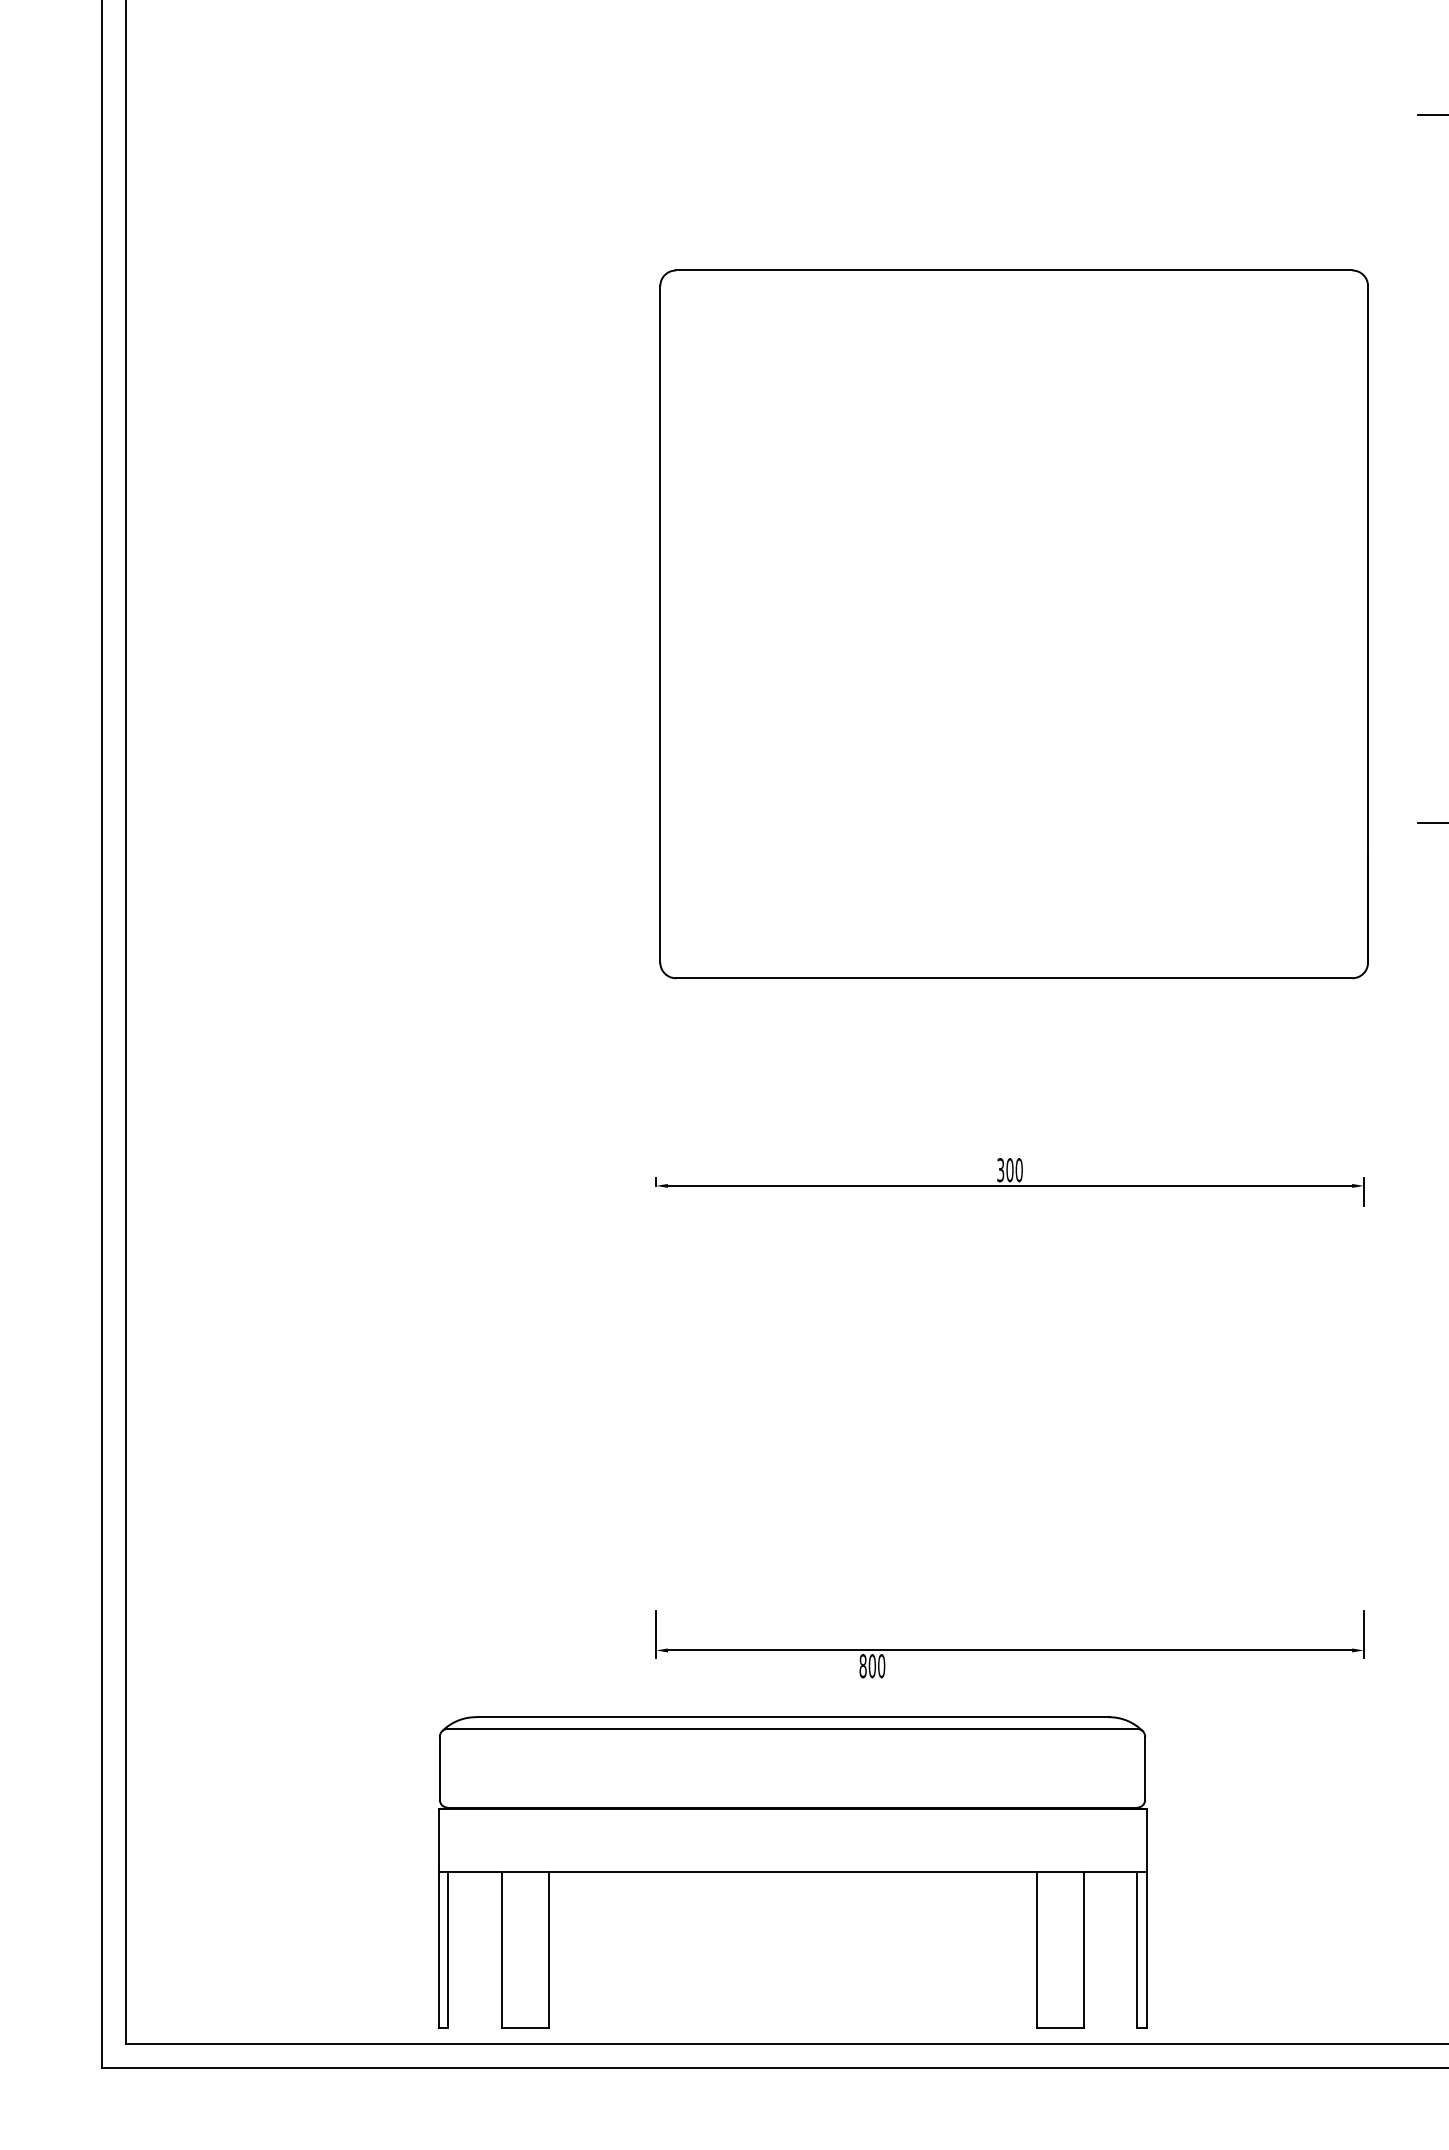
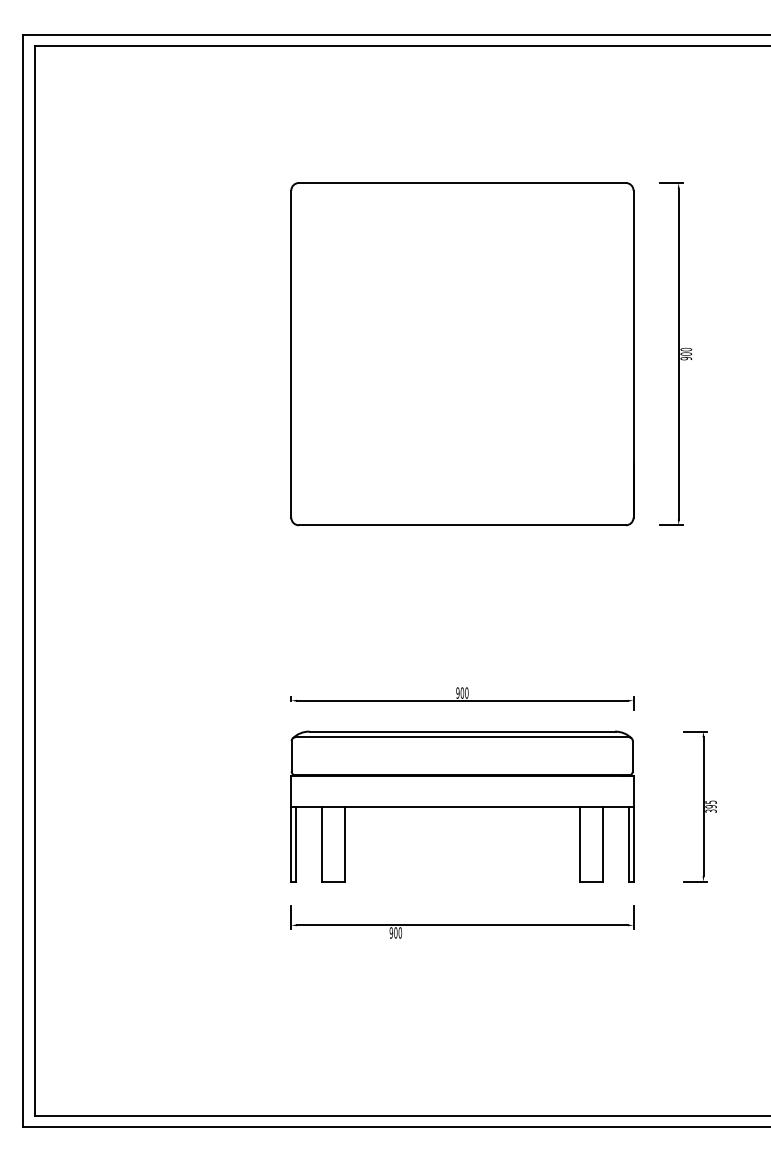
part: (1014, 625) -> (462, 354), moved
text: (999, 1168) -> (457, 692), 300 -> 900
text: (863, 1665) -> (391, 932), 800 -> 900
part: (793, 1872) -> (462, 806), moved

